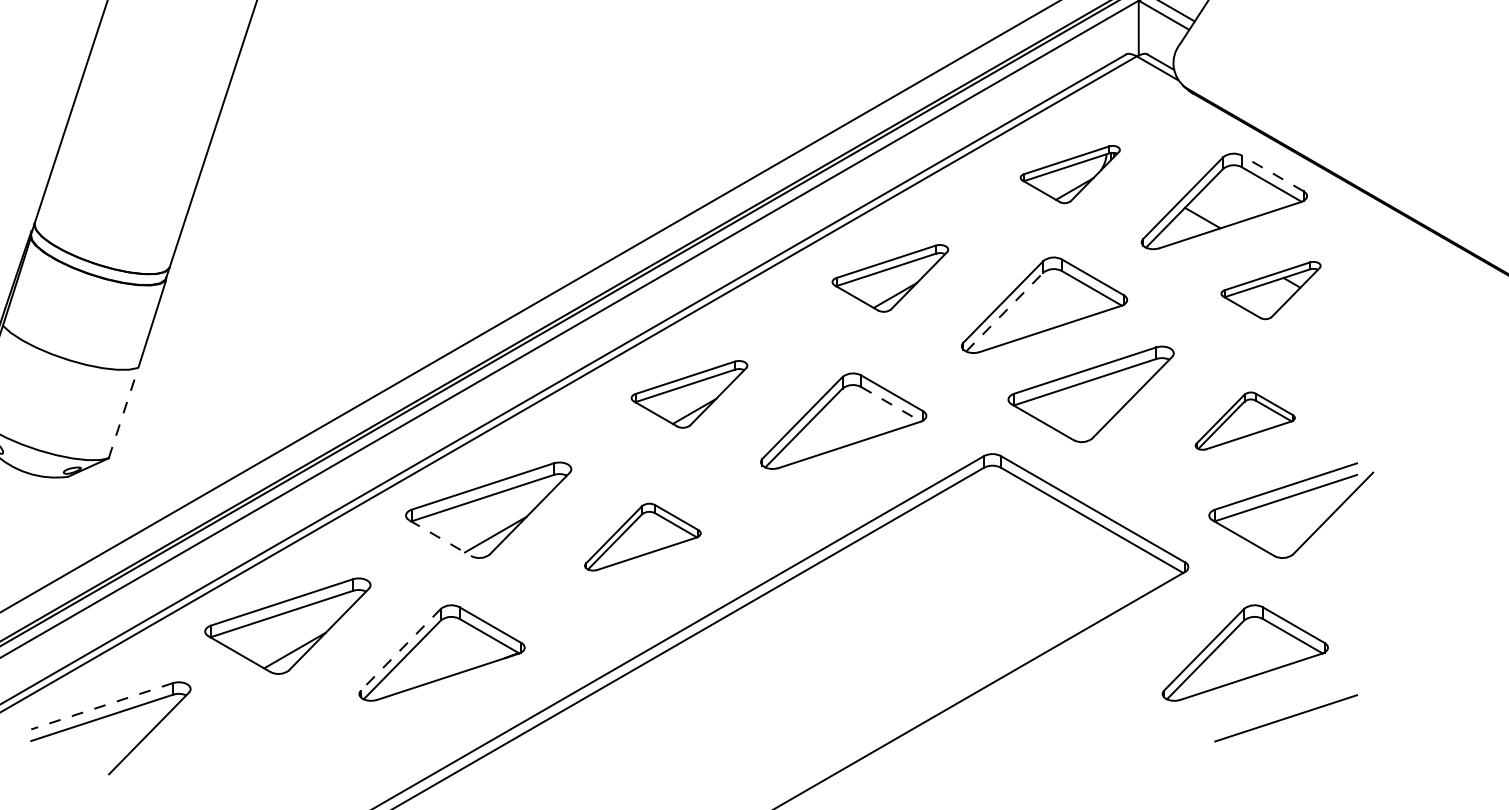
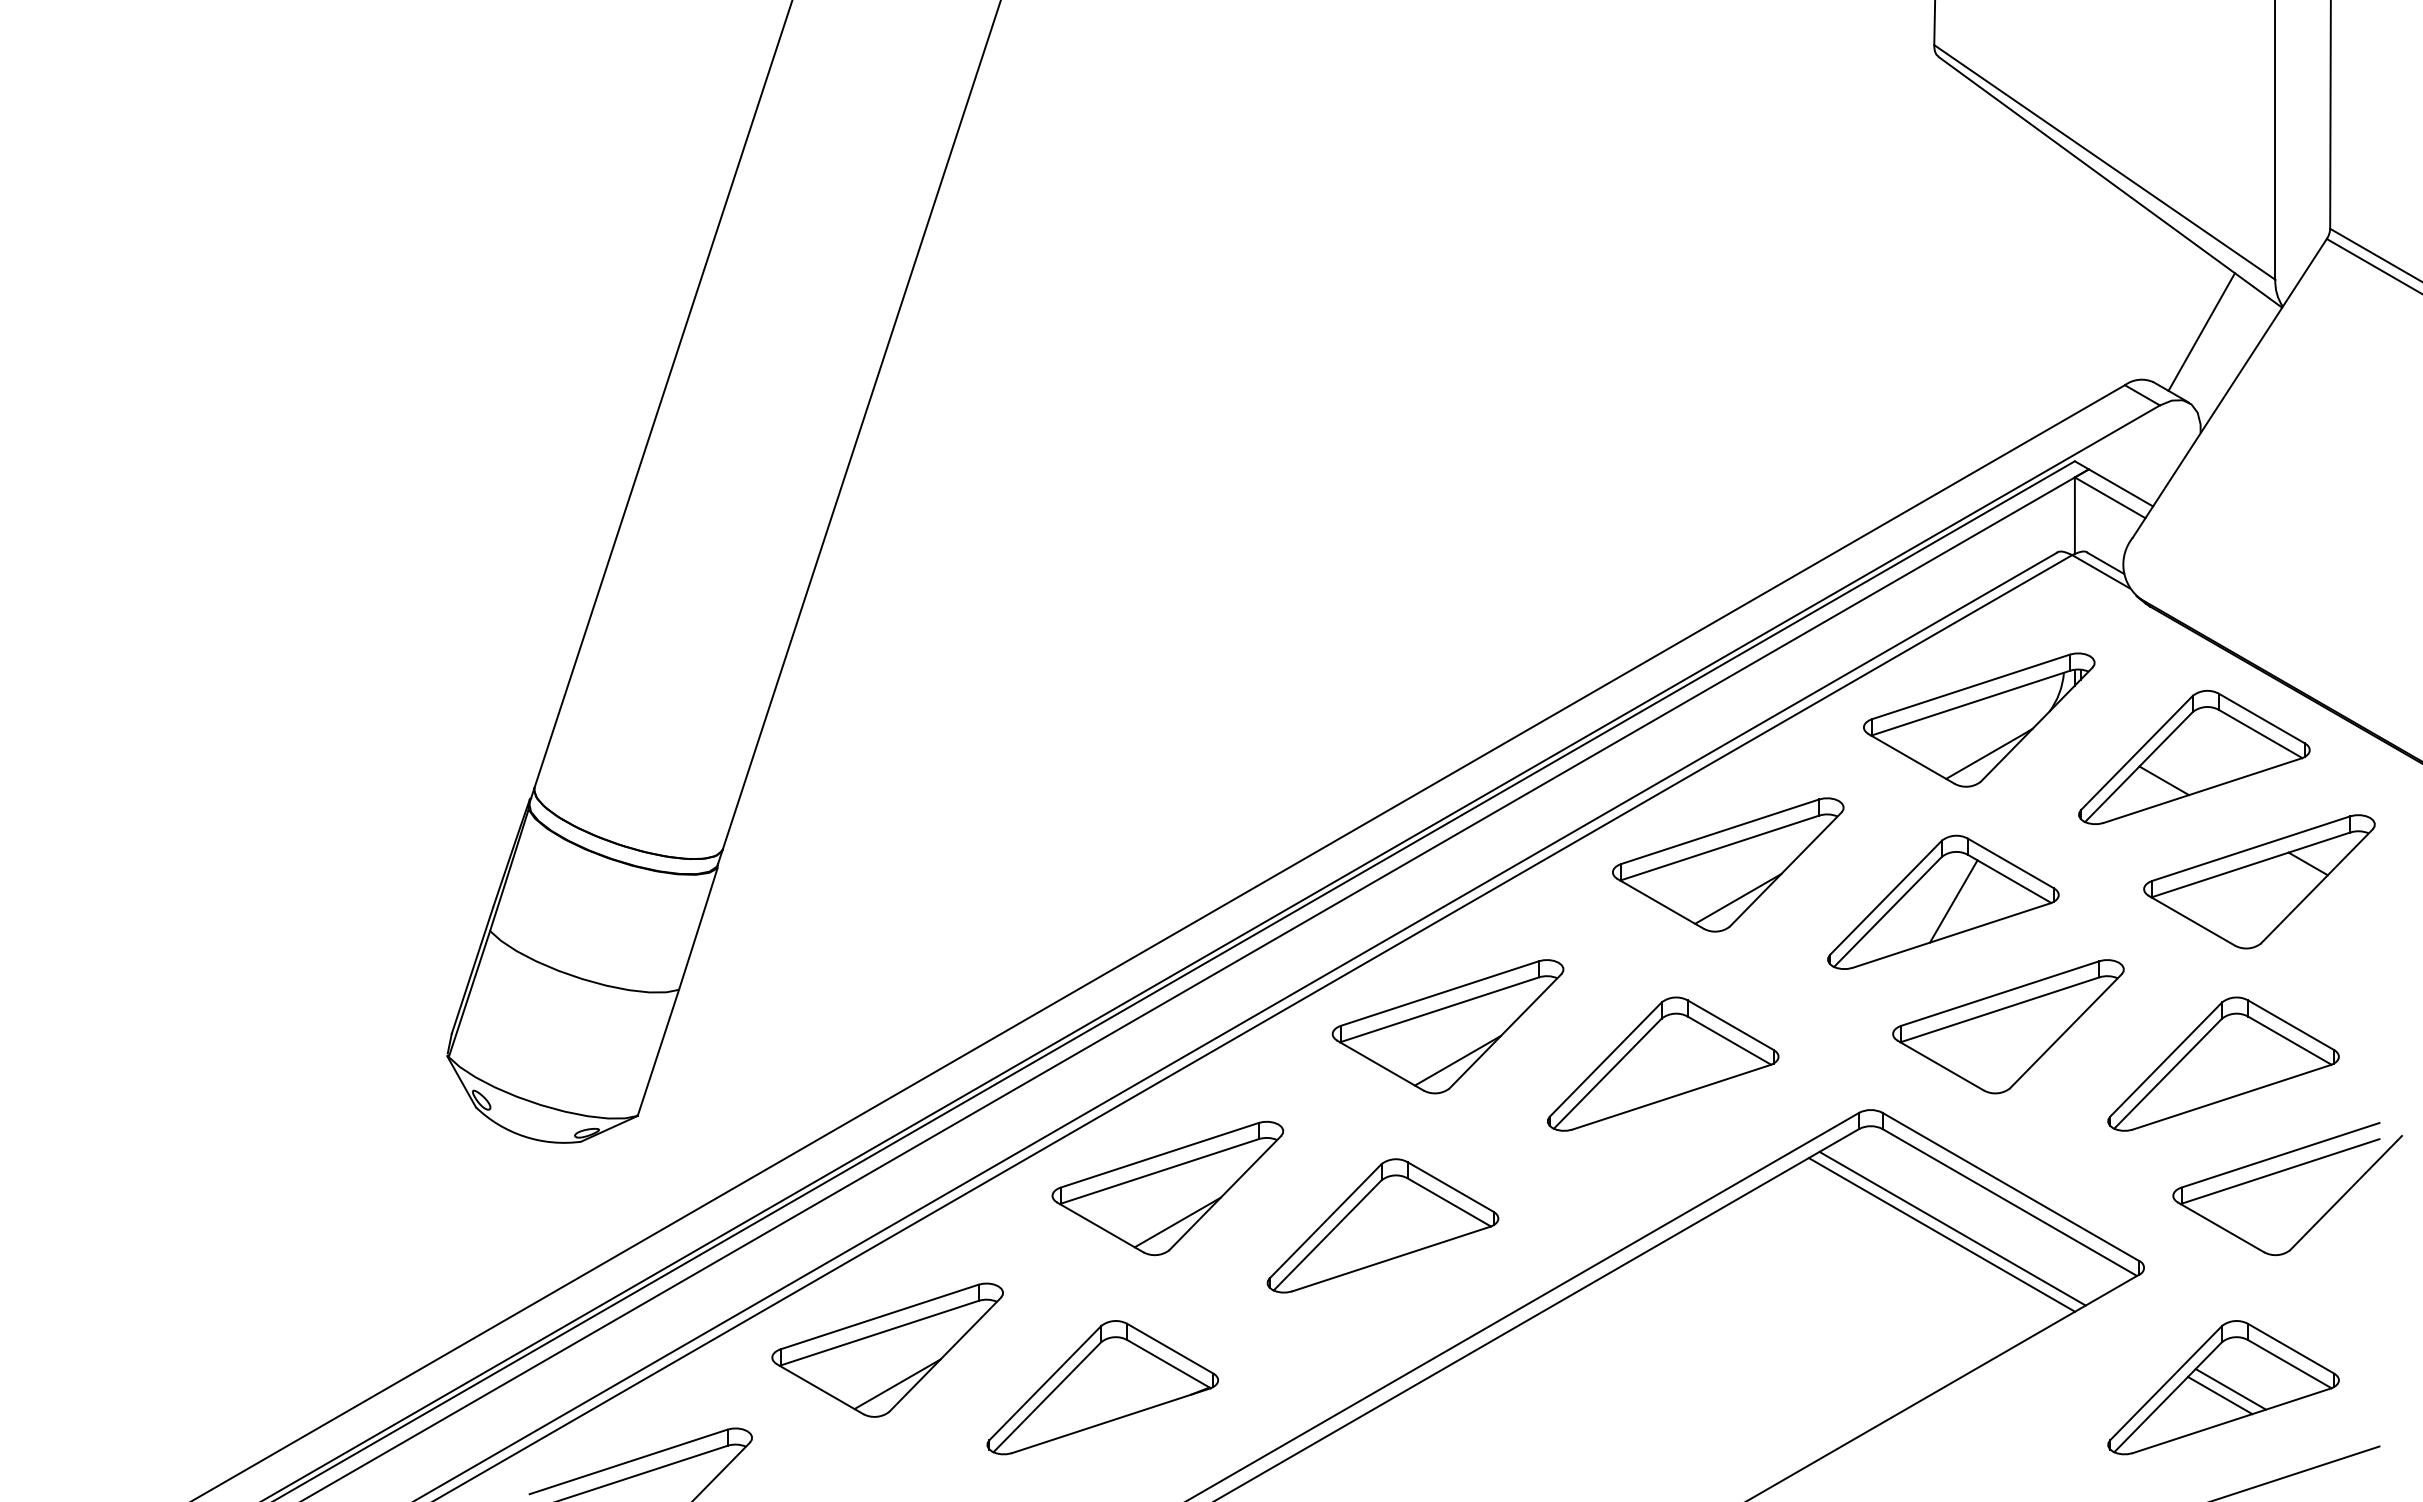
line: (1272, 173) -> (2261, 718), dashed -> solid
part: (1070, 174) -> (1979, 719), size x1.67
part: (890, 278) -> (1728, 864), size x1.43
part: (1271, 290) -> (2259, 881), size x1.67
line: (1051, 304) -> (1953, 901), added
line: (1005, 311) -> (1888, 911), dashed -> solid
part: (689, 394) -> (1447, 1026), size x1.43
line: (891, 404) -> (1729, 1040), dashed -> solid
line: (123, 412) -> (658, 1052), dashed -> solid
part: (1245, 420) -> (2223, 1063), size x1.67
part: (642, 536) -> (1382, 1225), size x1.43
line: (440, 538) -> (1100, 1227), dashed -> solid
line: (1051, 538) -> (1952, 1228), added
line: (1043, 543) -> (1941, 1234), added
line: (400, 650) -> (1045, 1383), dashed -> solid
line: (1250, 654) -> (2230, 1389), added
line: (1242, 658) -> (2219, 1395), added
line: (102, 706) -> (628, 1462), dashed -> solid

